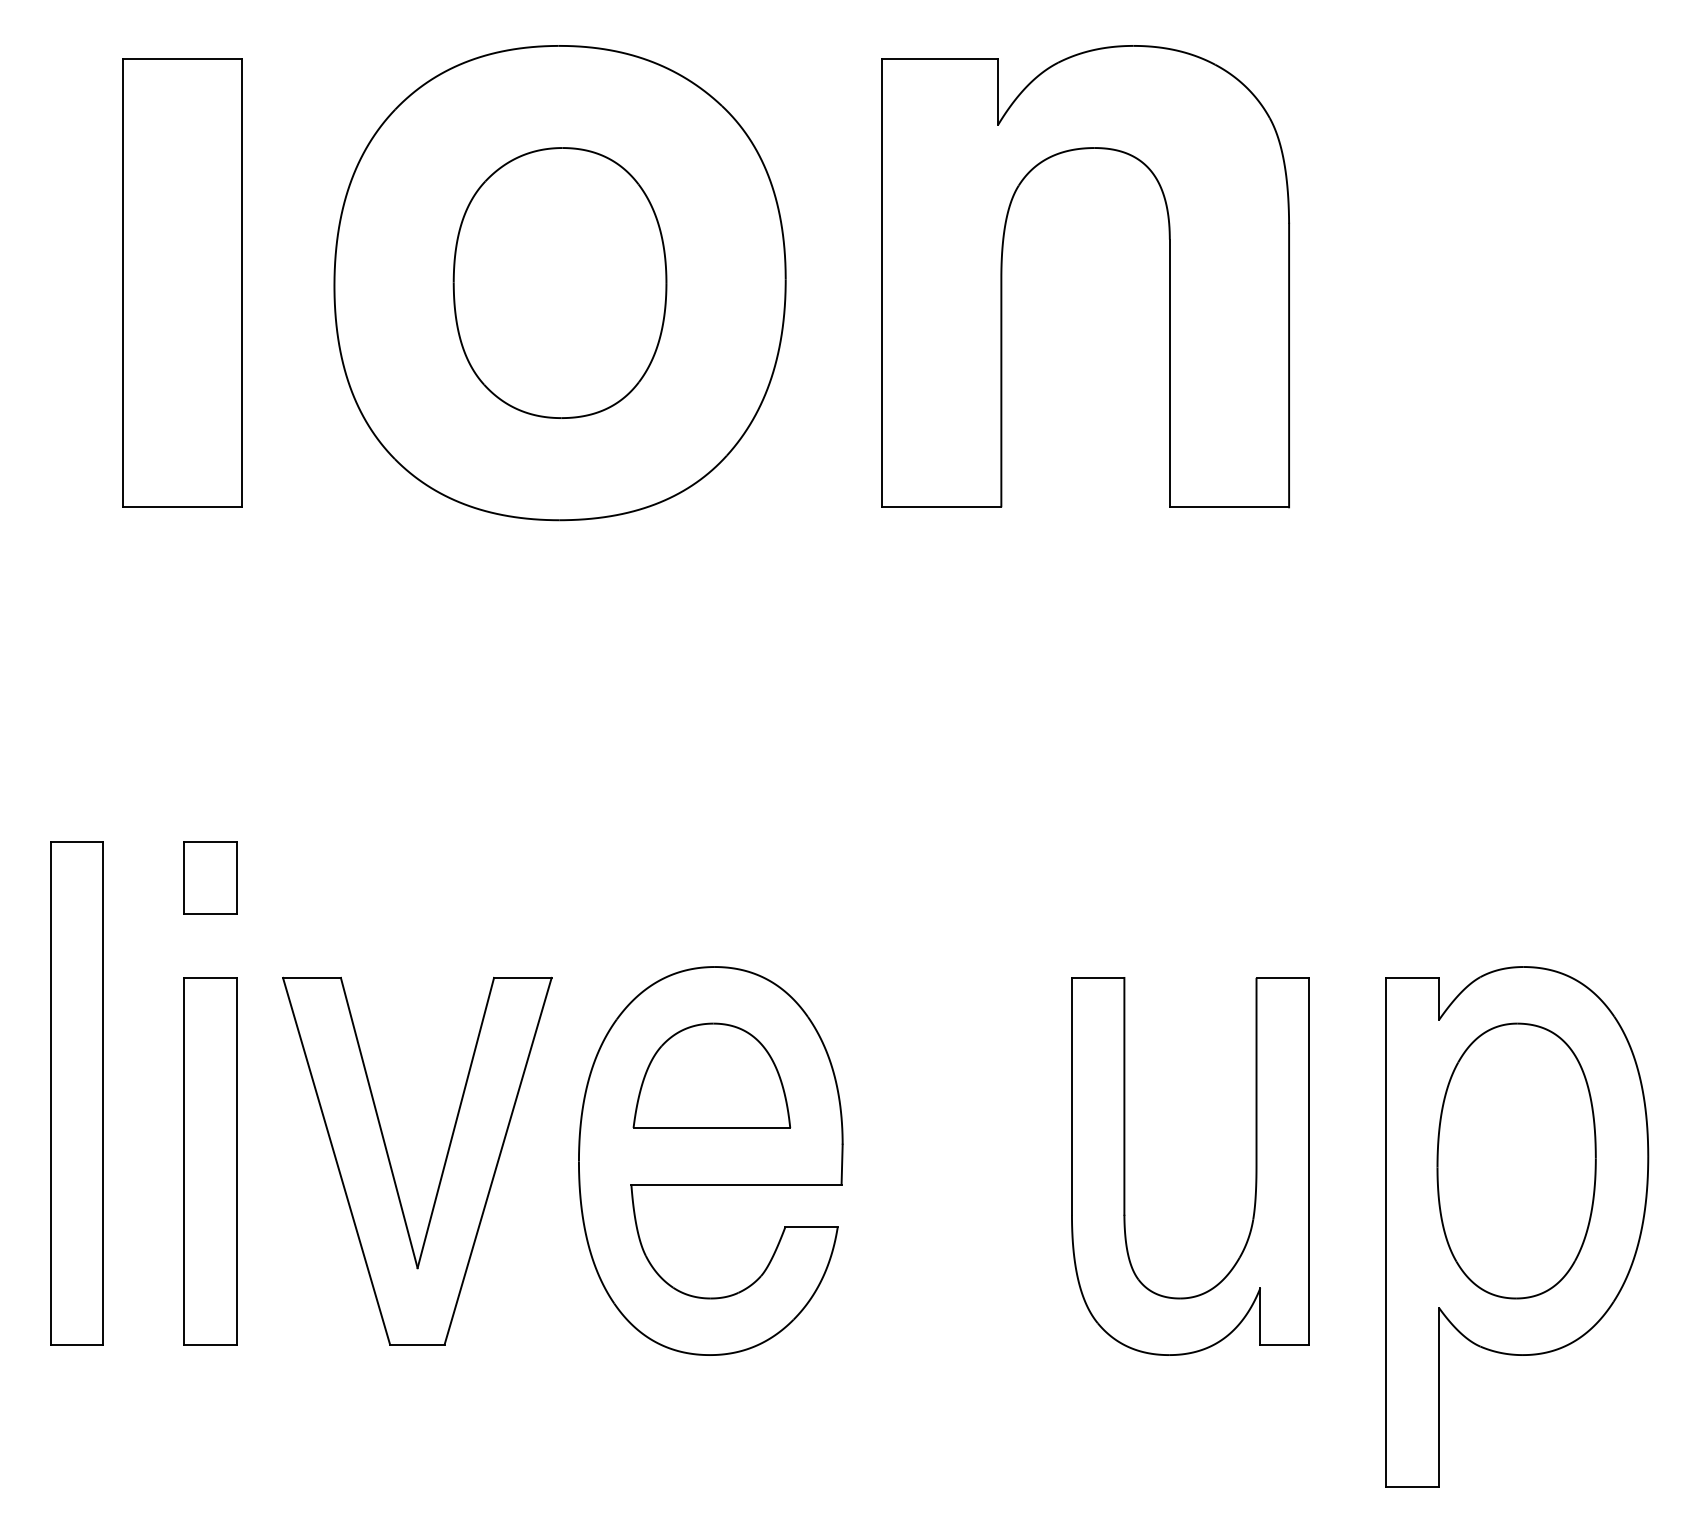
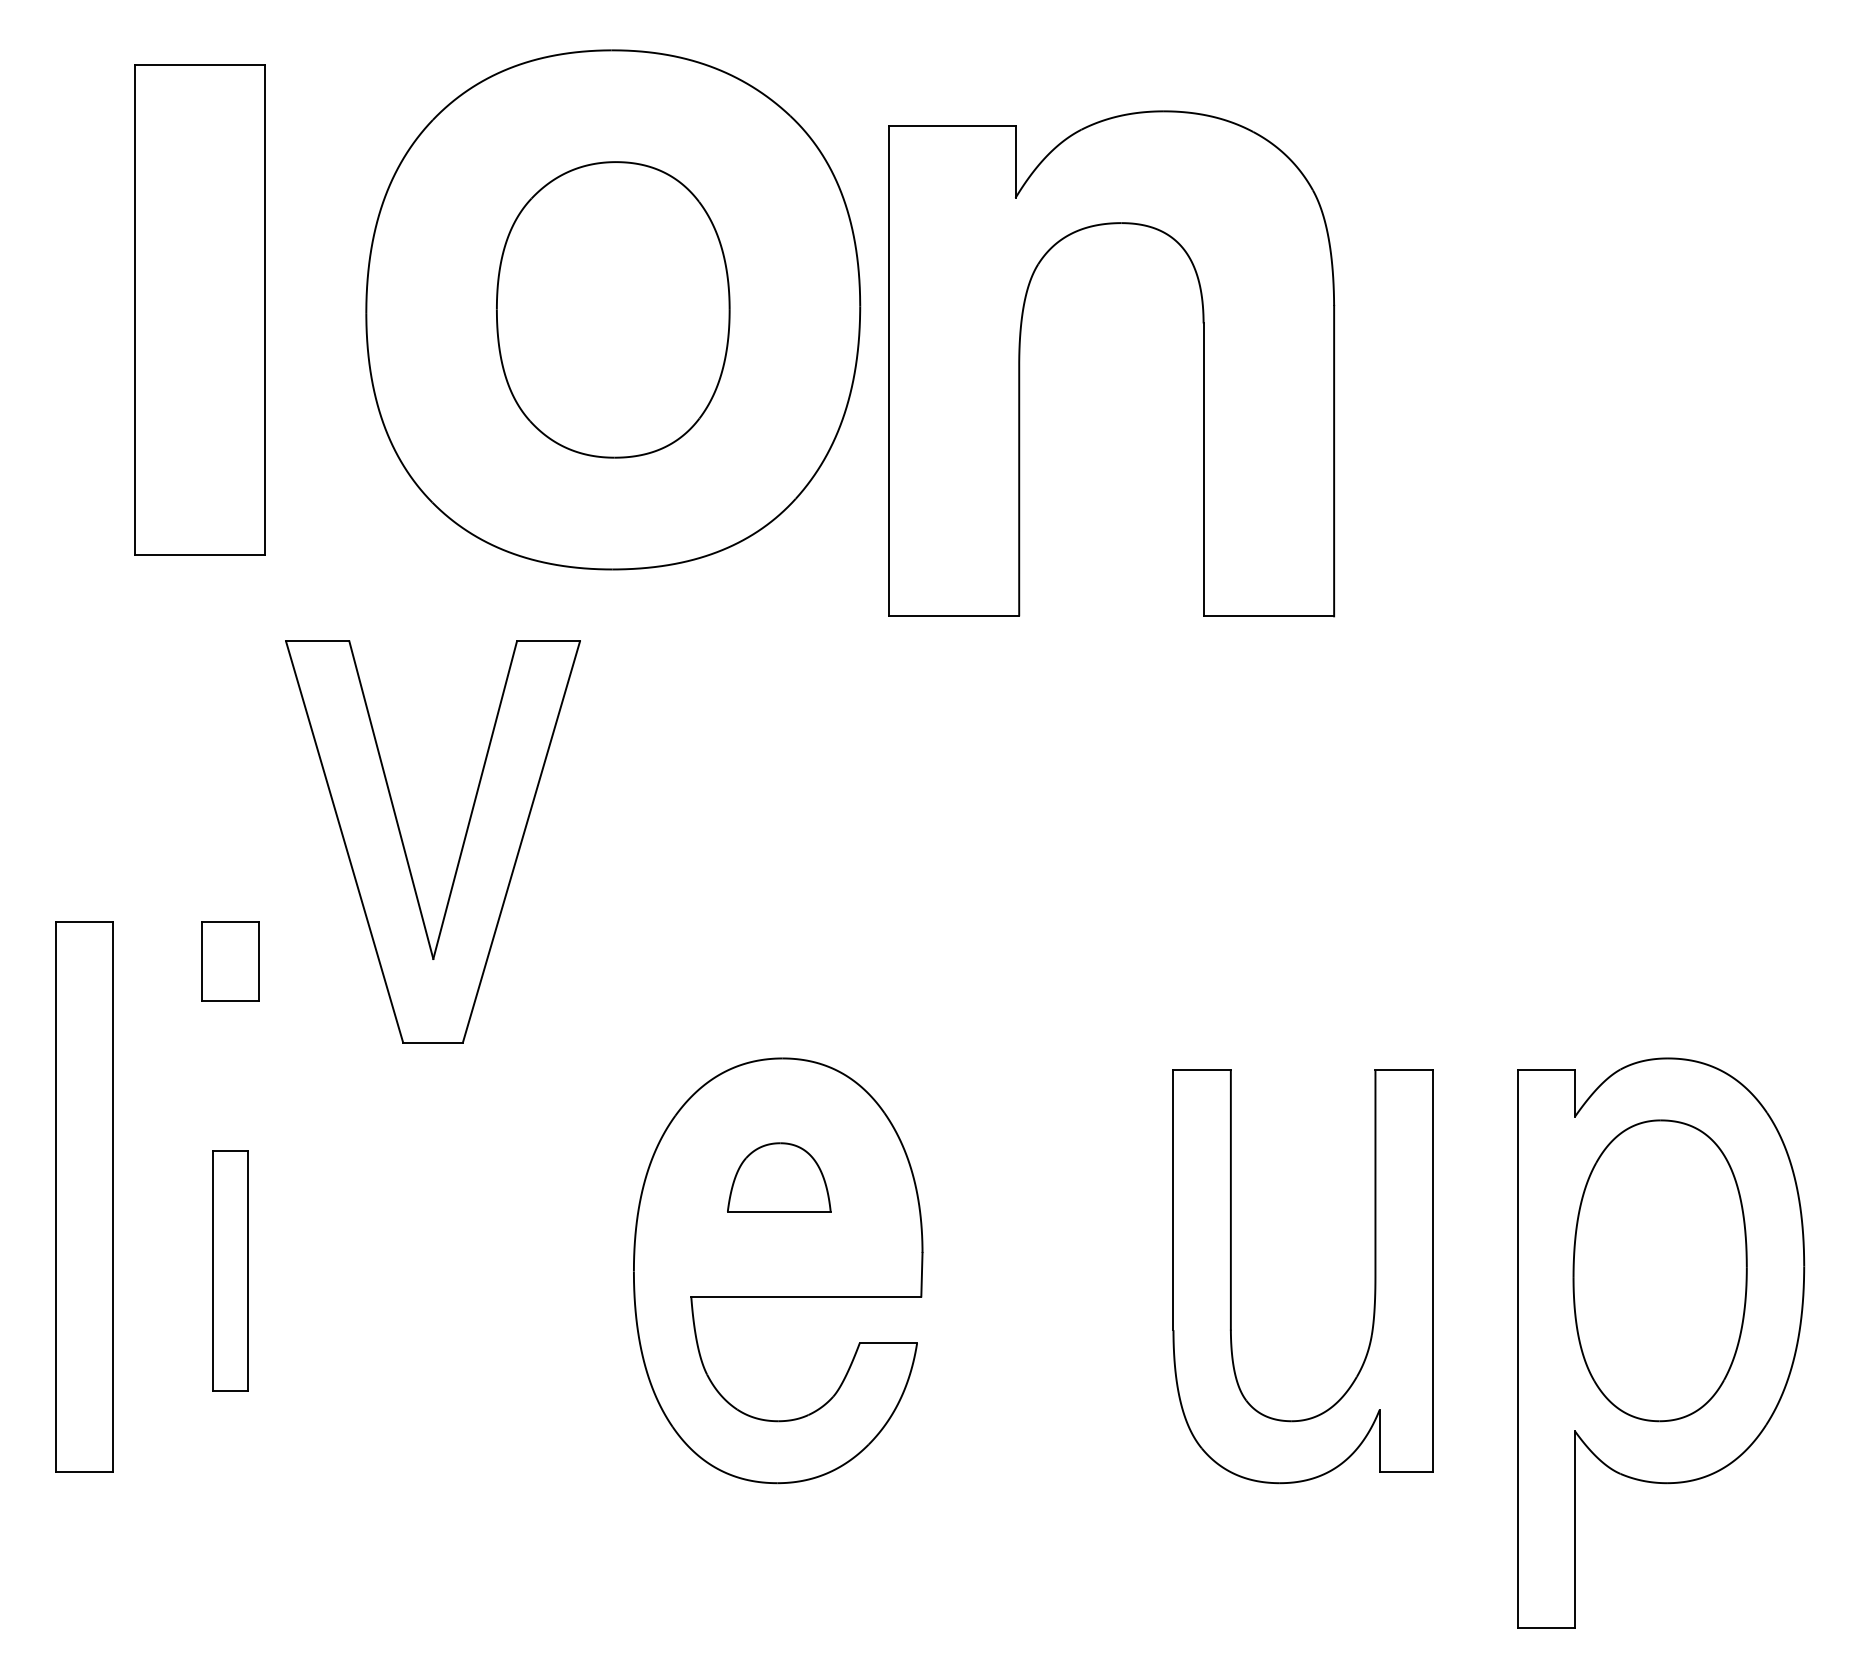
part: (1002, 276) -> (1020, 363), moved
part: (711, 1075) -> (778, 1177), size x0.6
part: (210, 1160) -> (230, 1270), size x0.6
part: (392, 1167) -> (405, 848), moved

